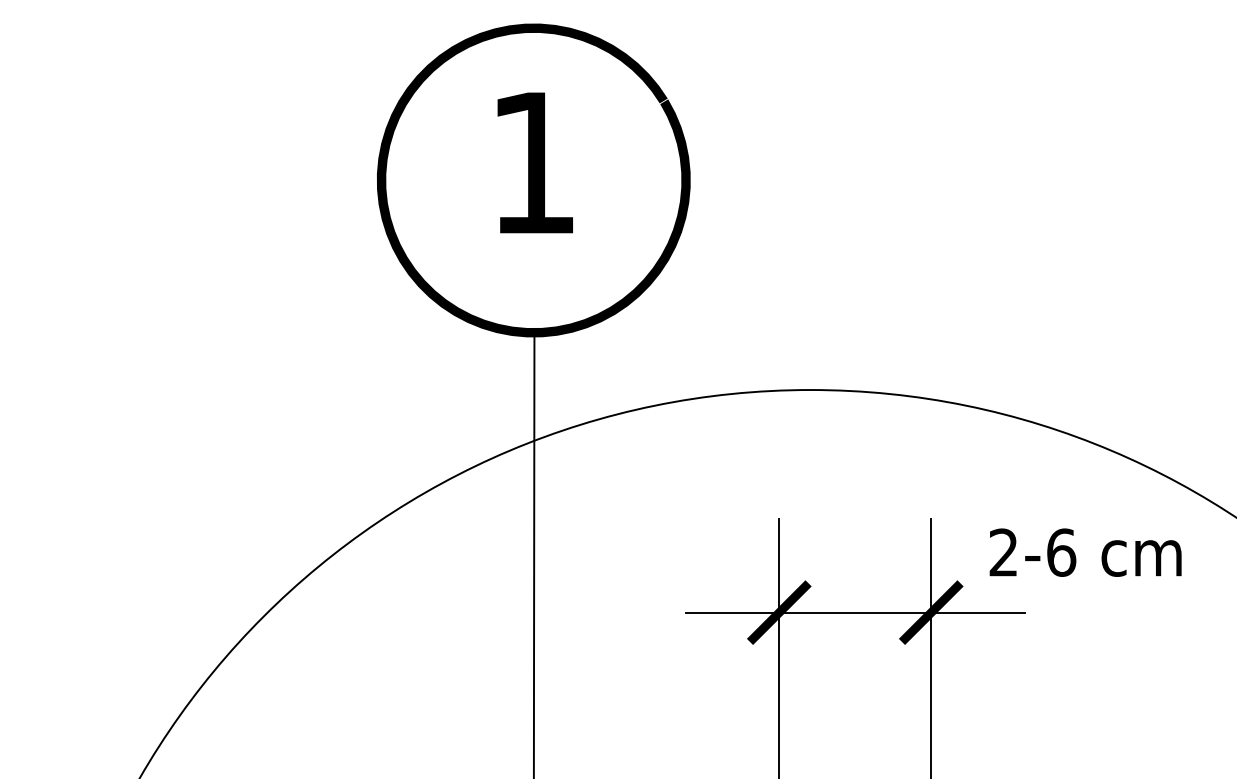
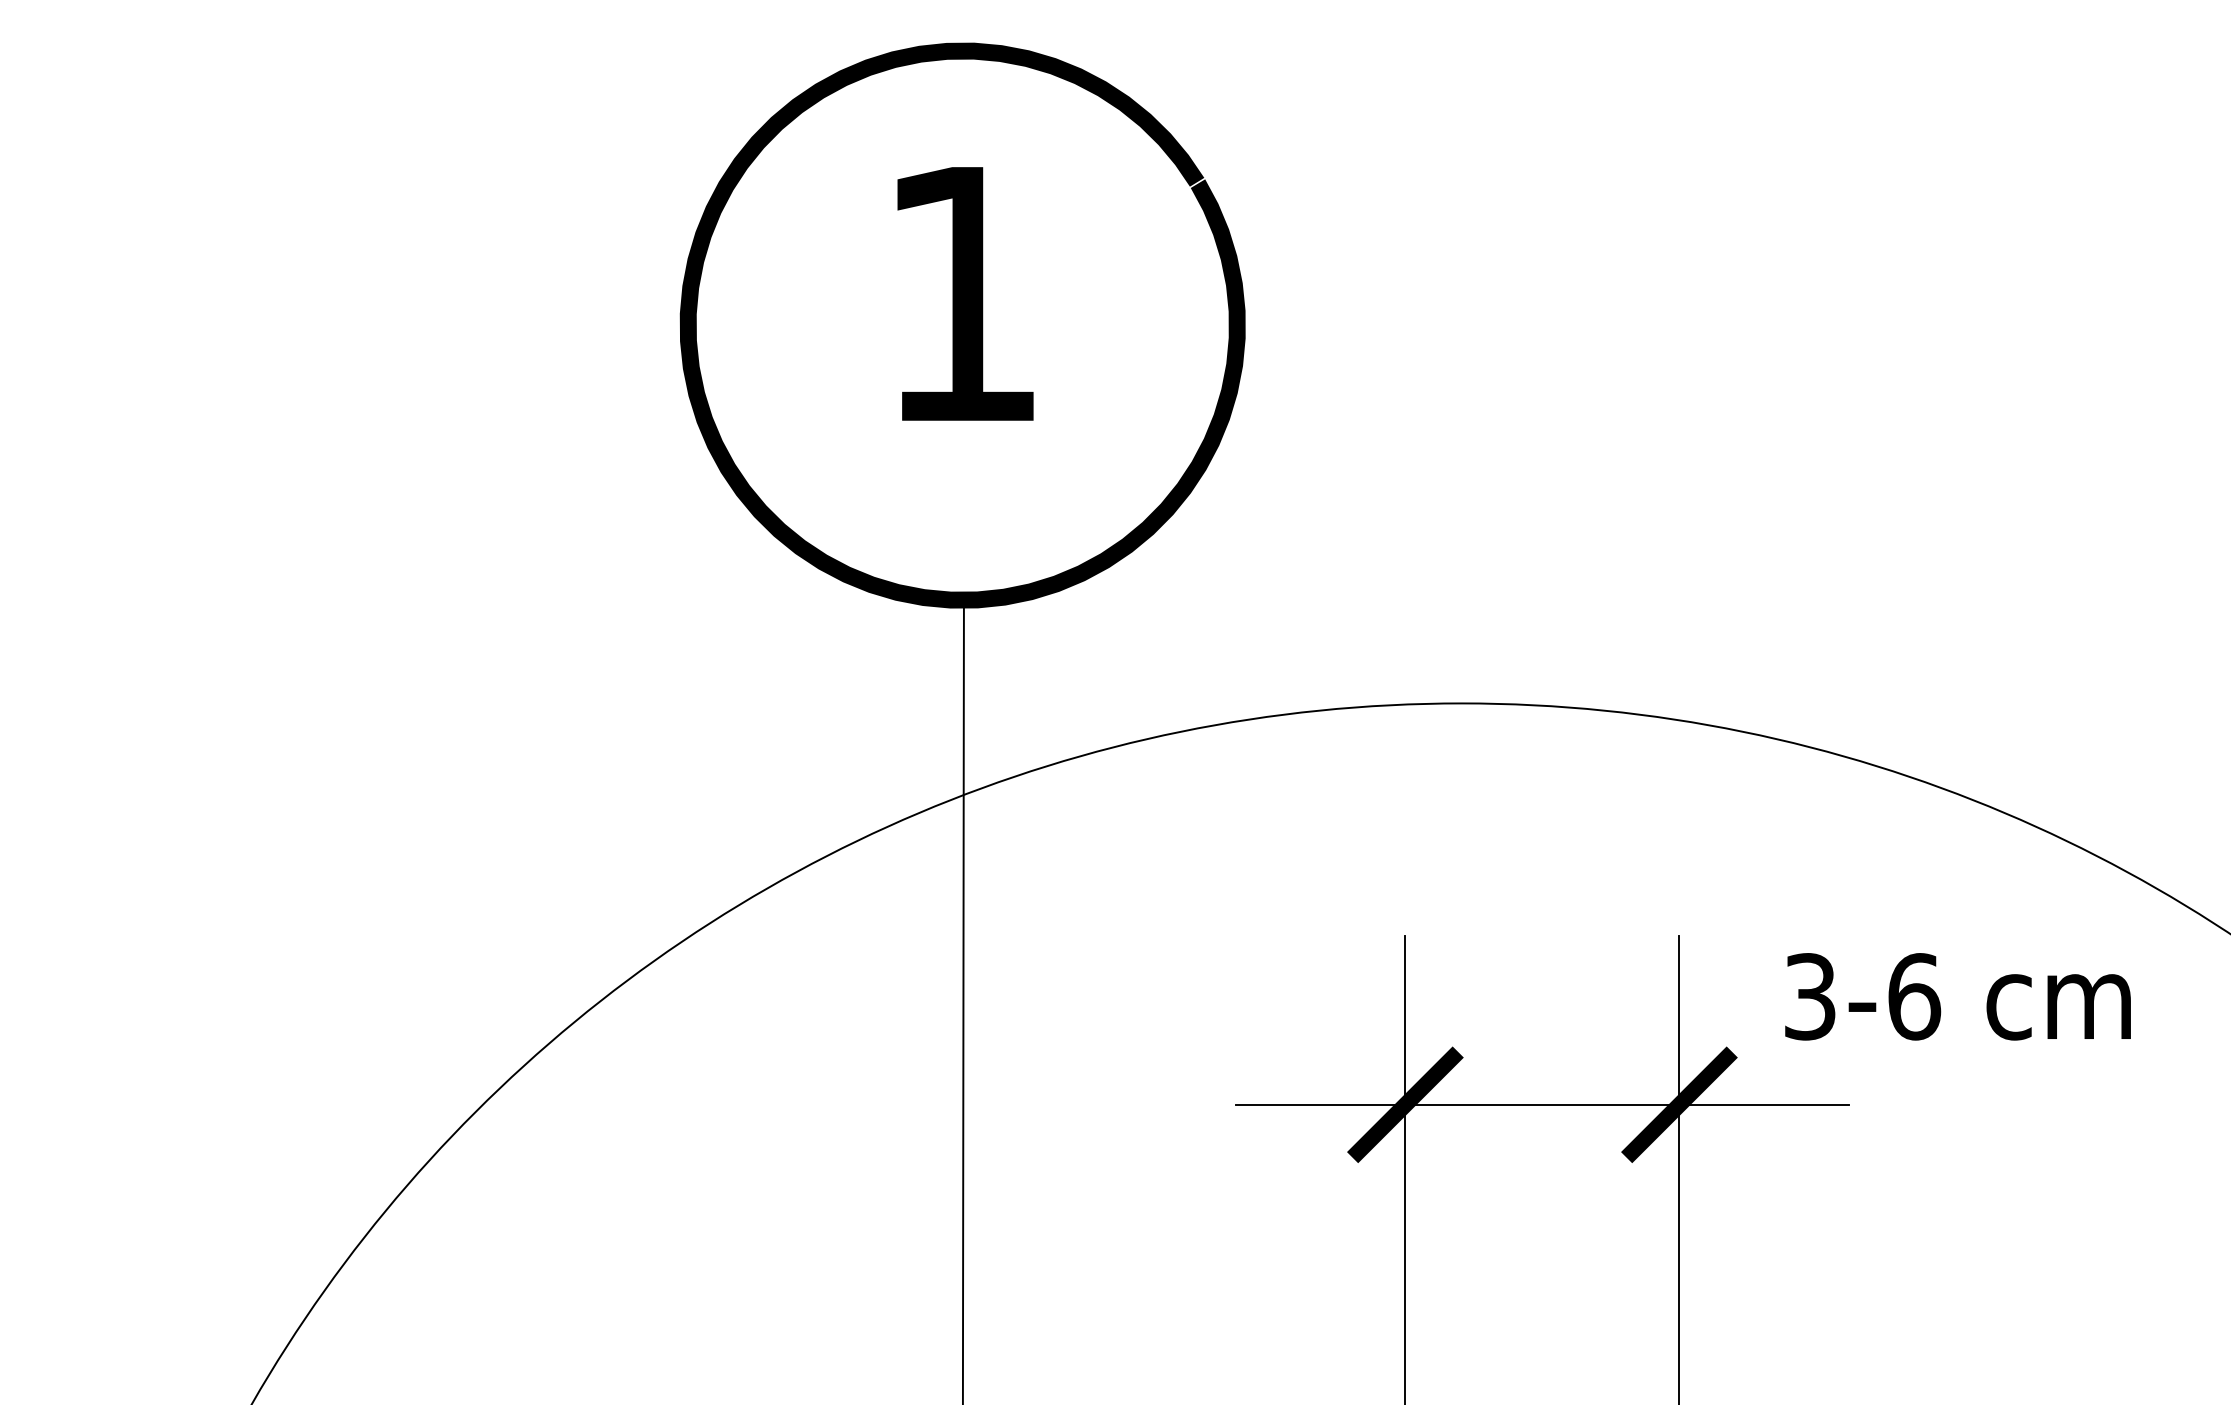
text: (1003, 552) -> (1809, 996), 2-6 -> 3-6

